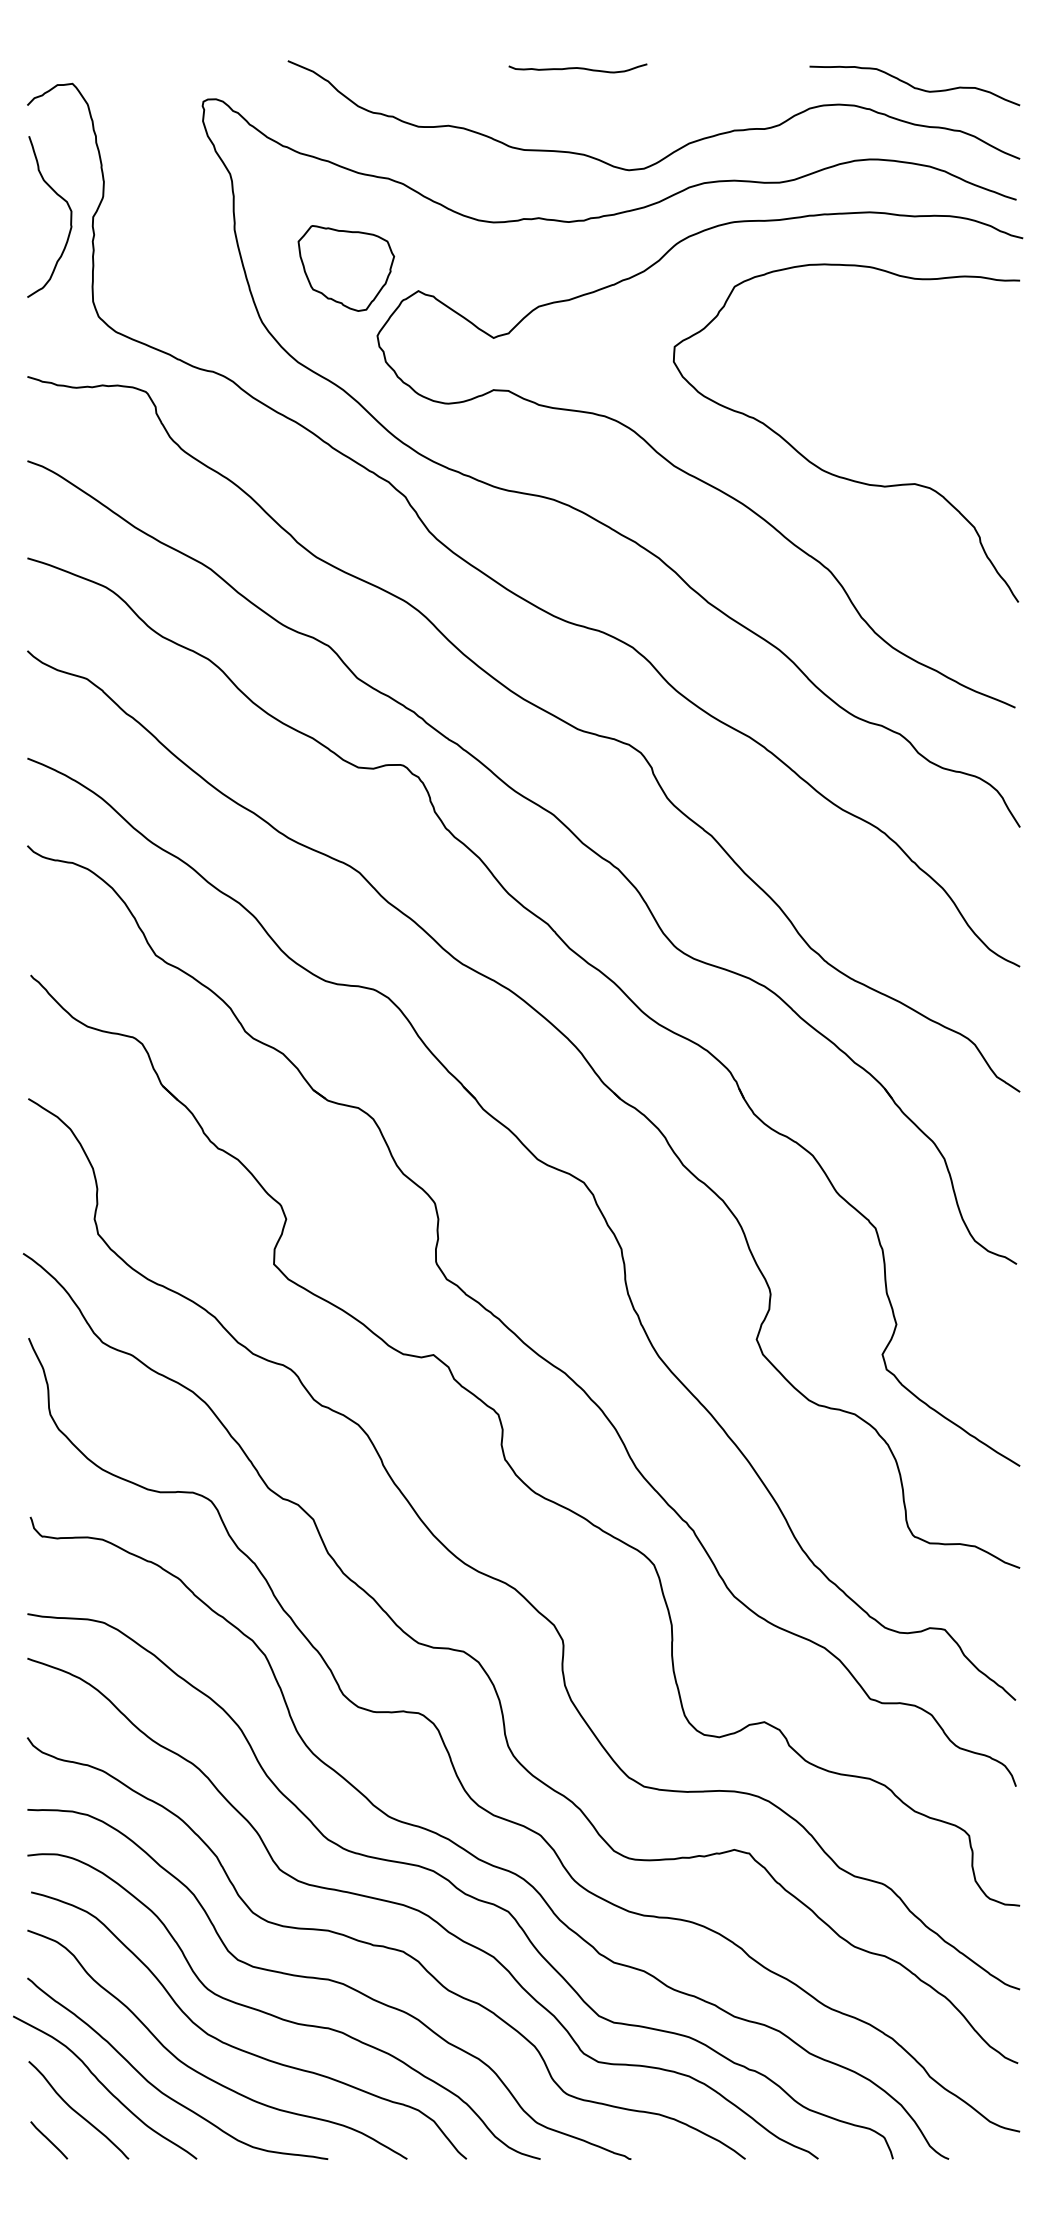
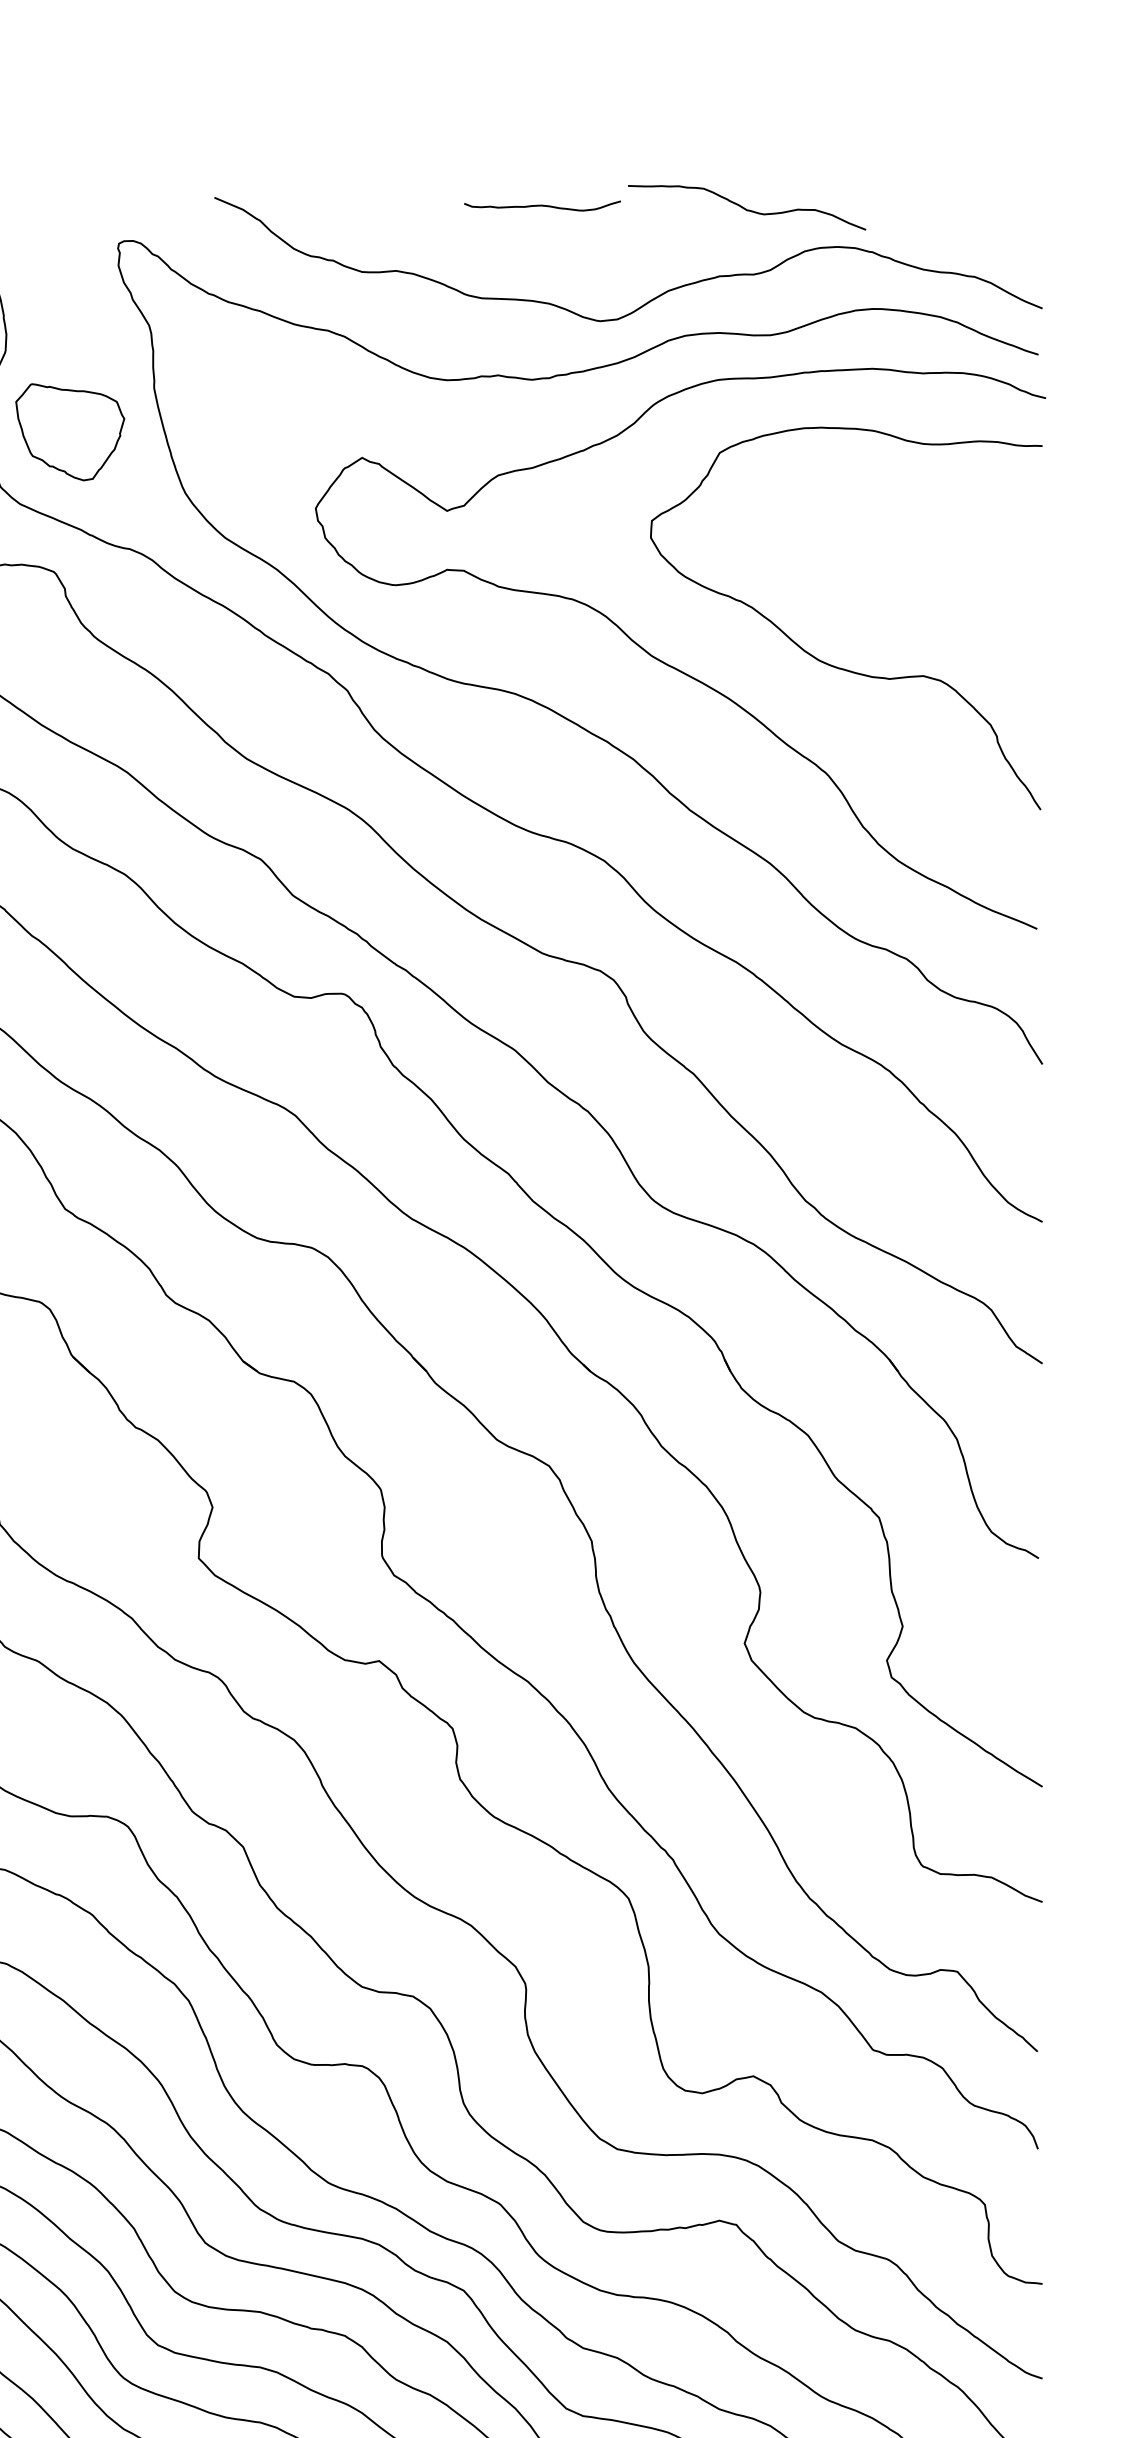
curve: (914, 86) -> (746, 208), moved
part: (346, 268) -> (70, 432), moved

